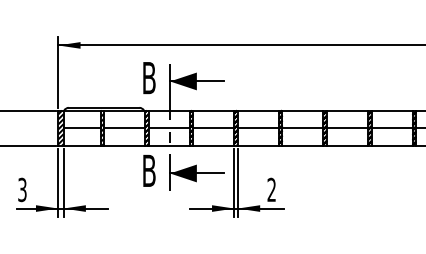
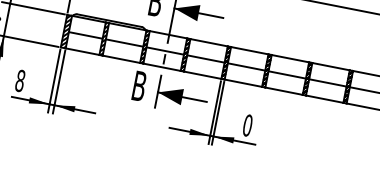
text: (22, 189) -> (20, 80), 3 -> 8
text: (271, 189) -> (247, 125), 2 -> 0

